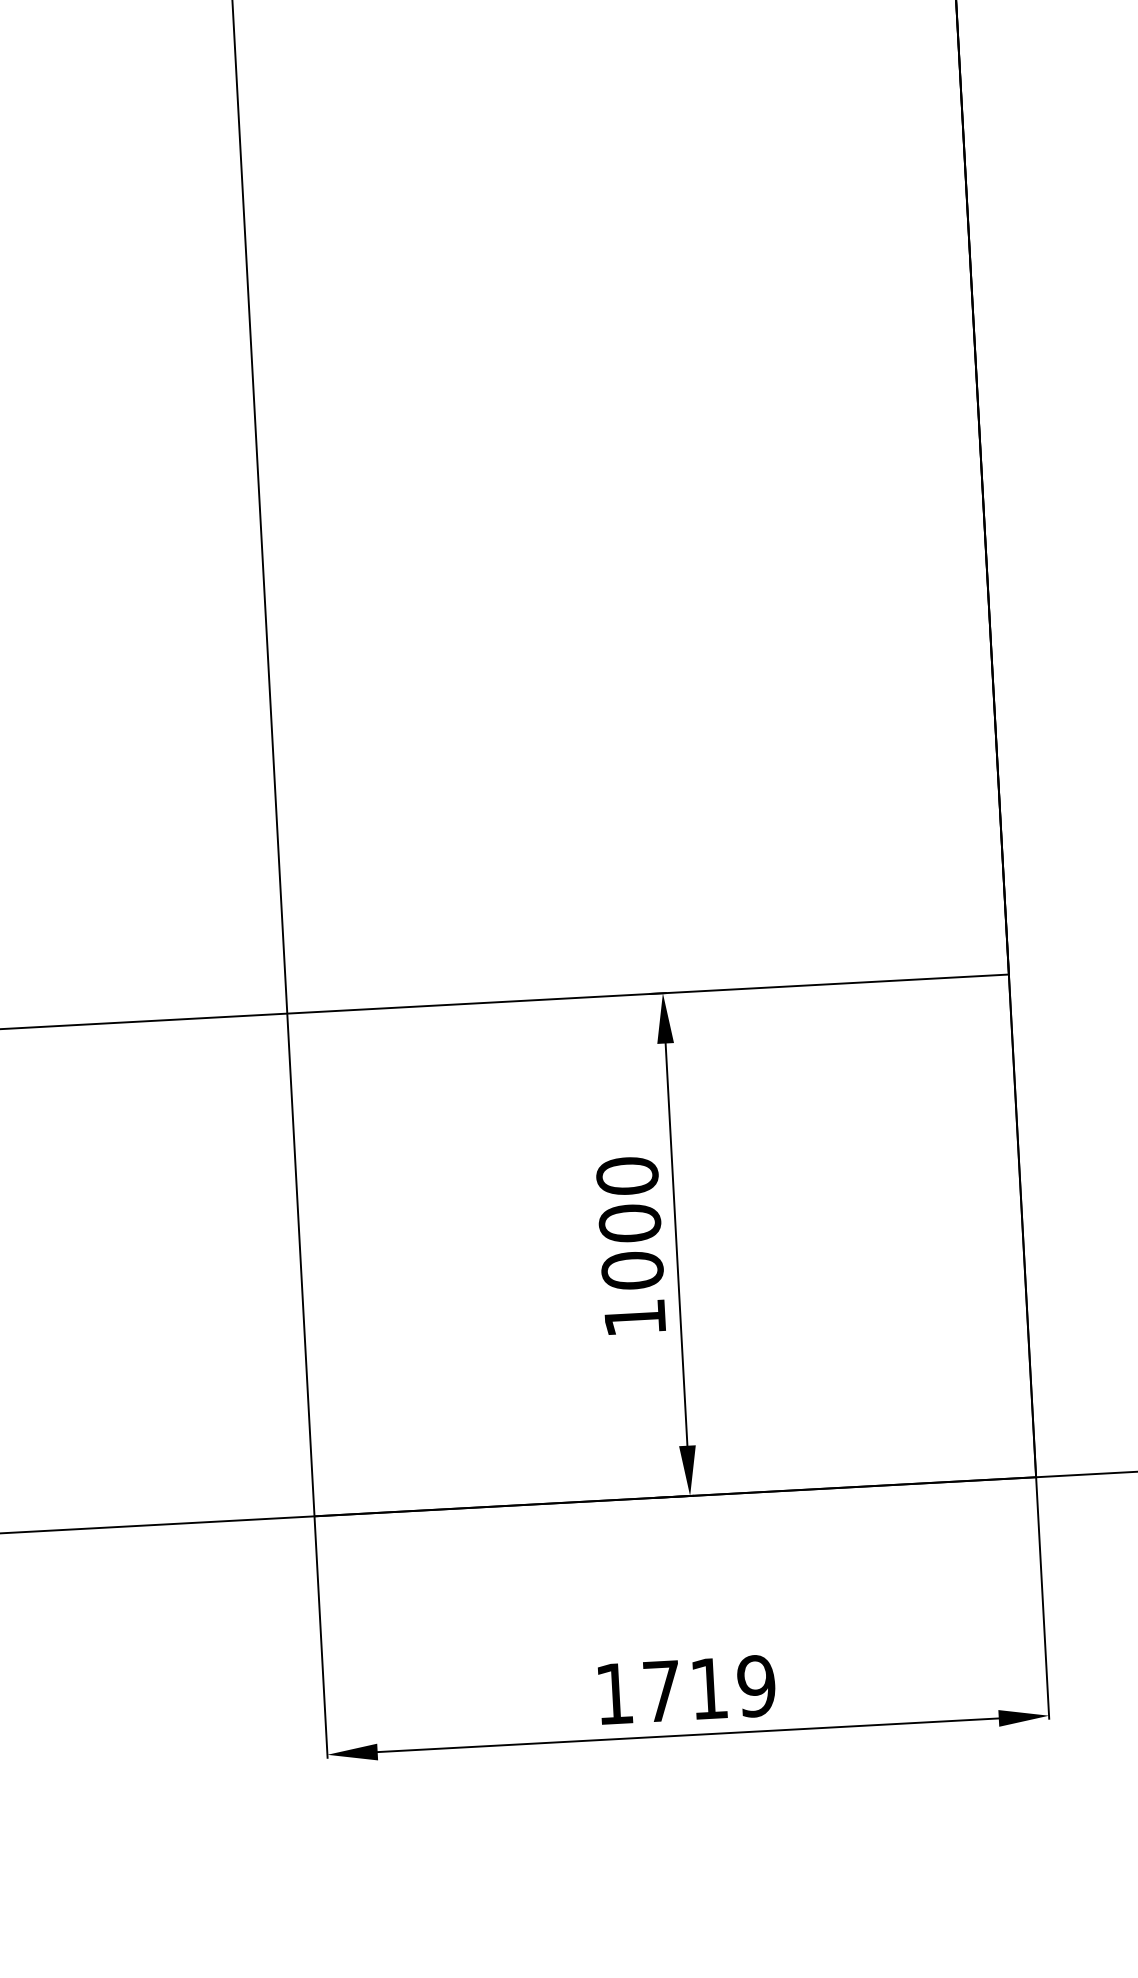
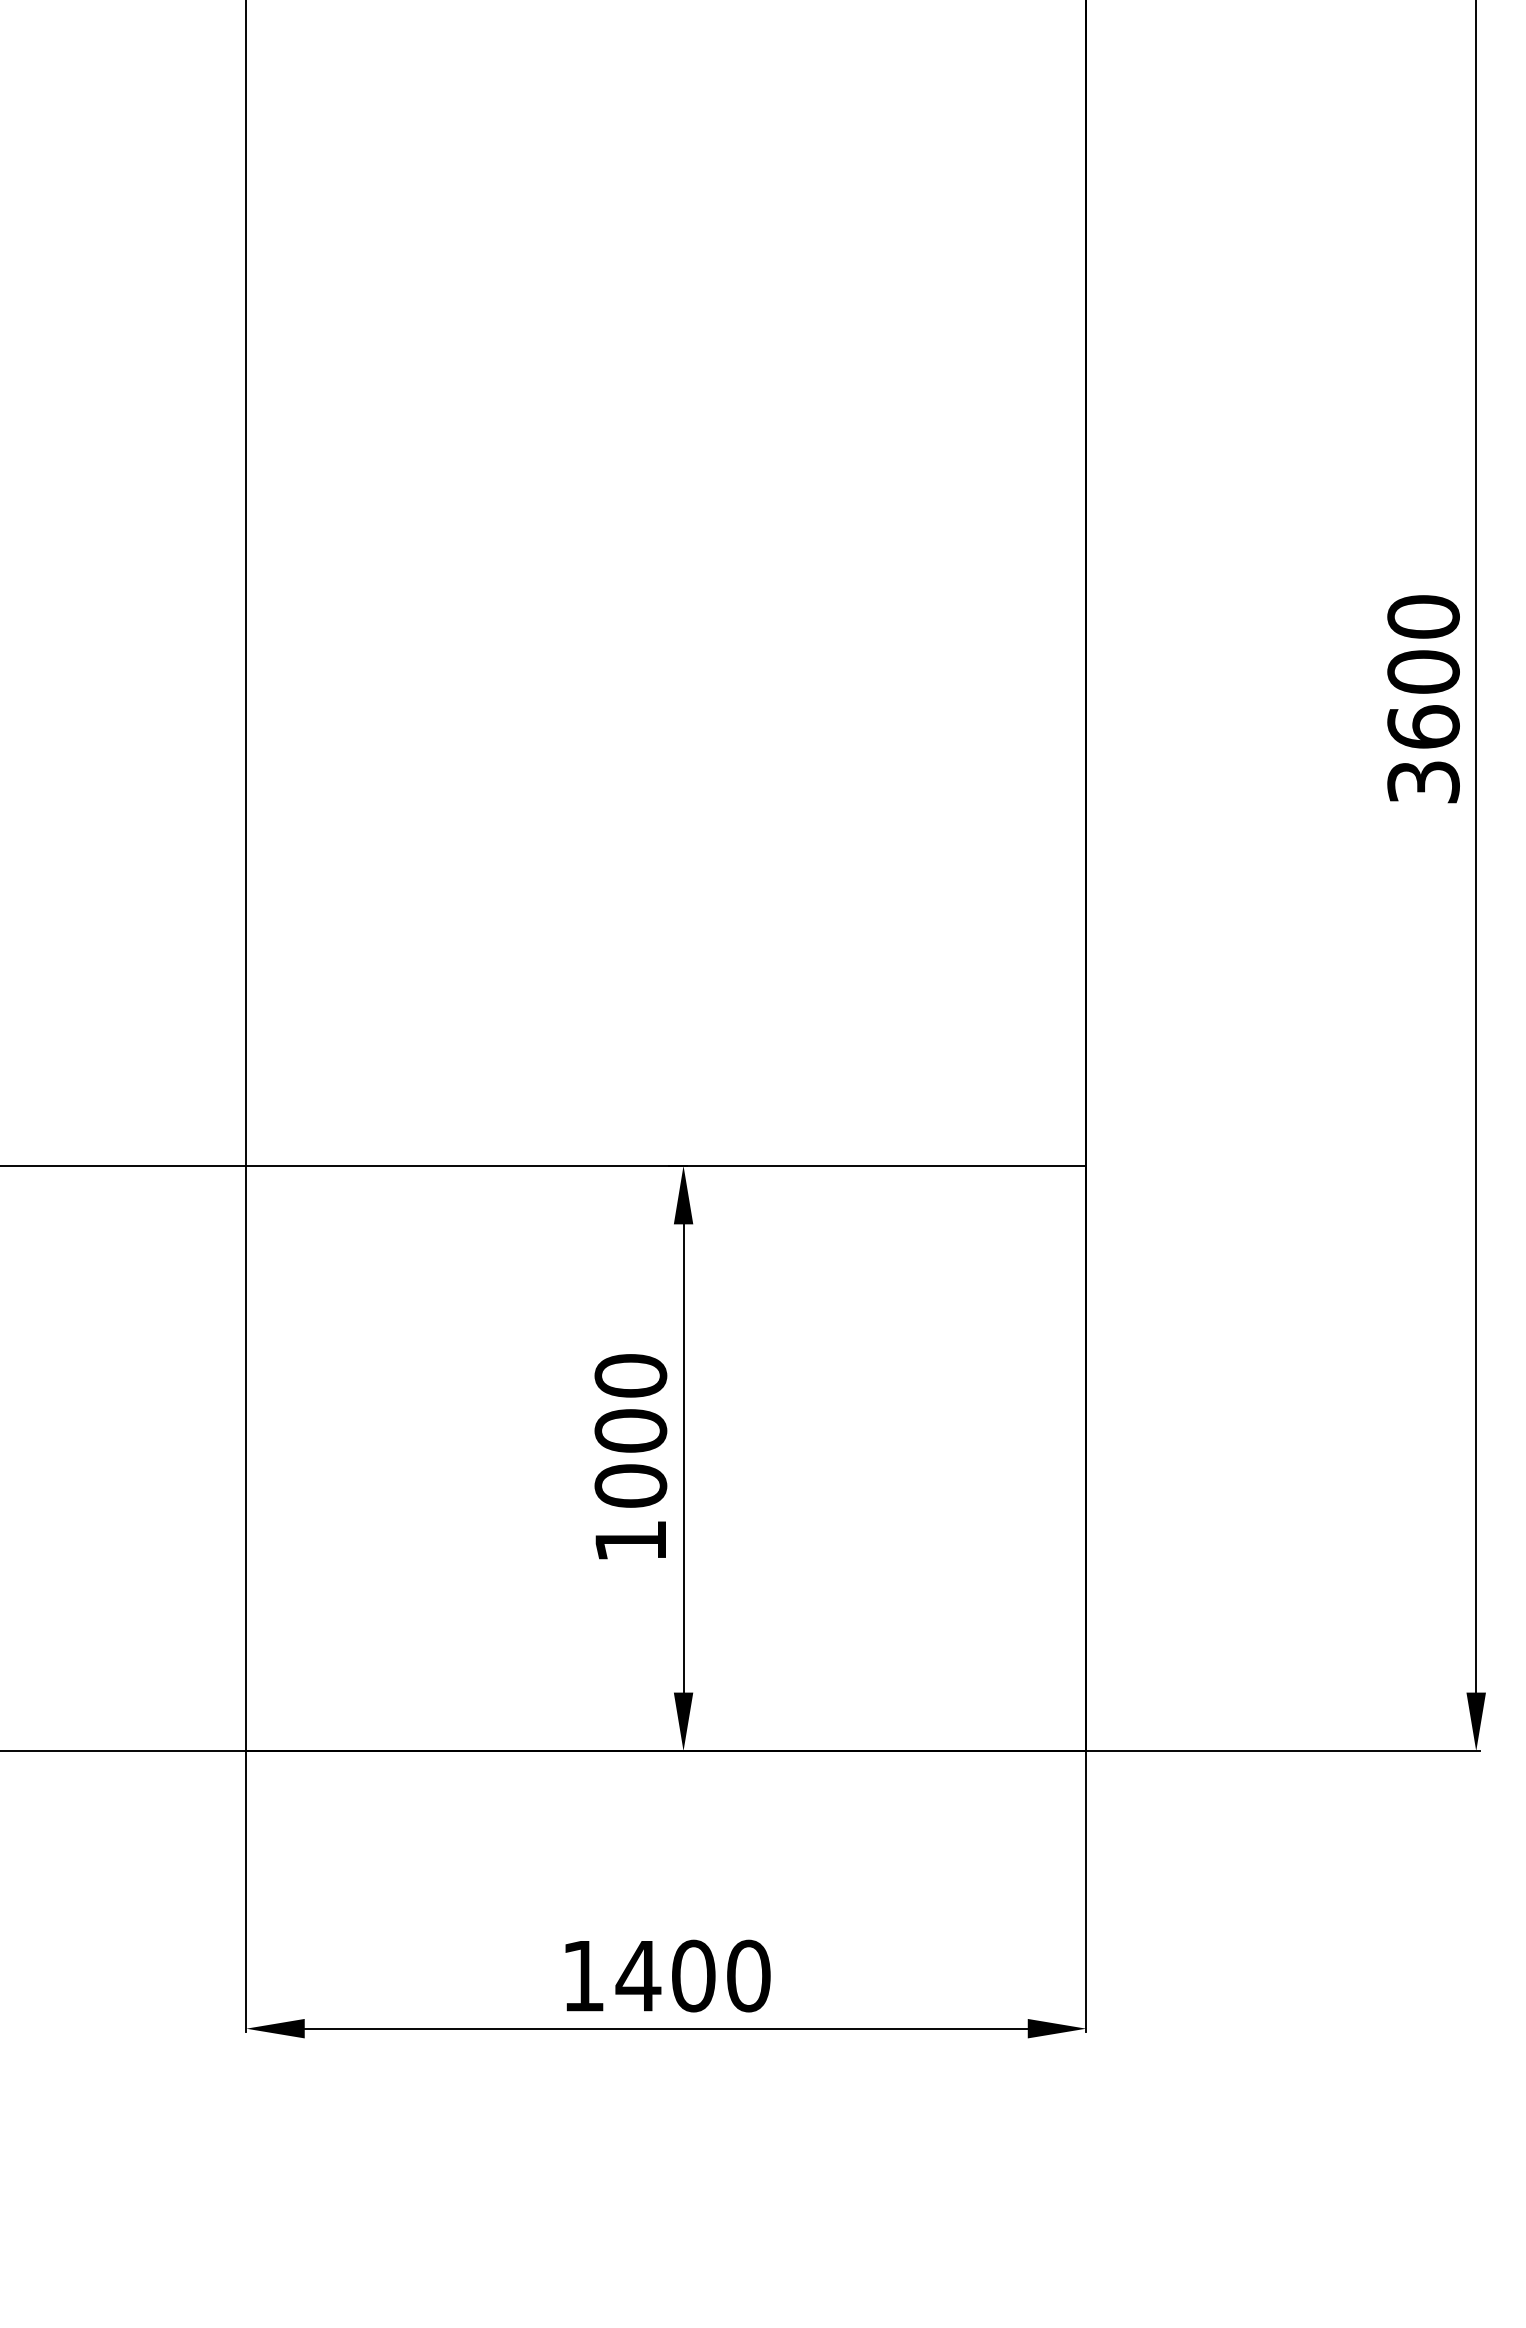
text: (708, 1688) -> (692, 1975), 1719 -> 1400

